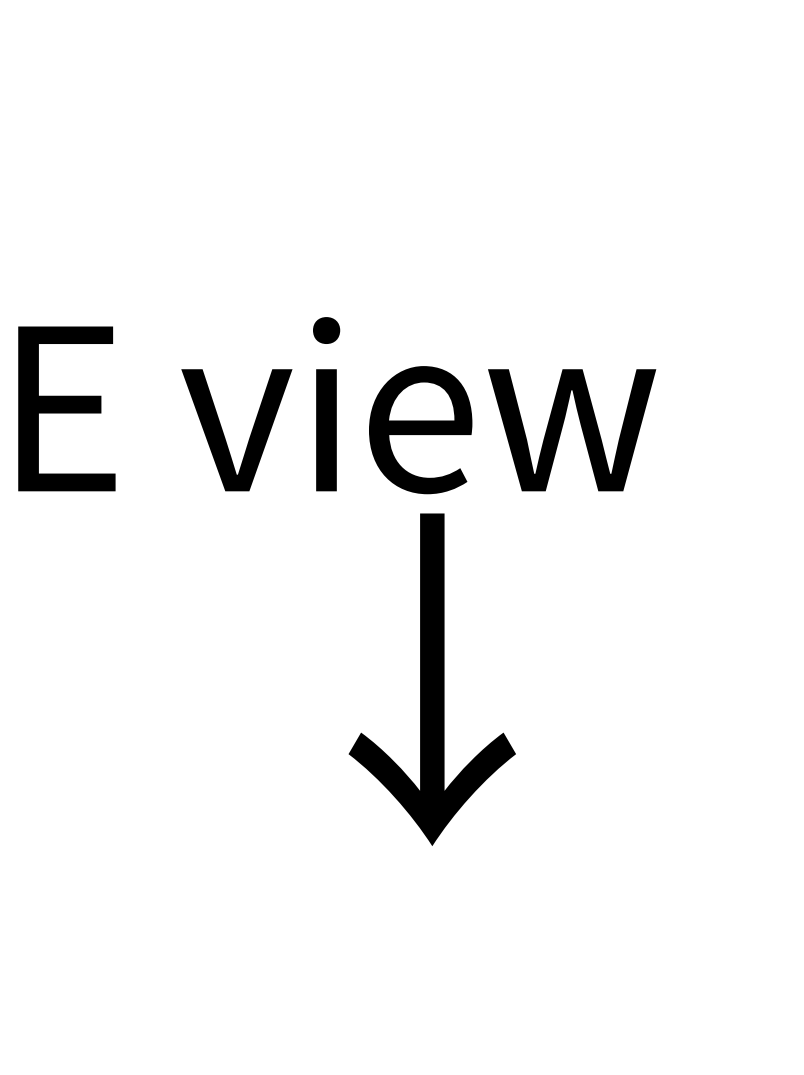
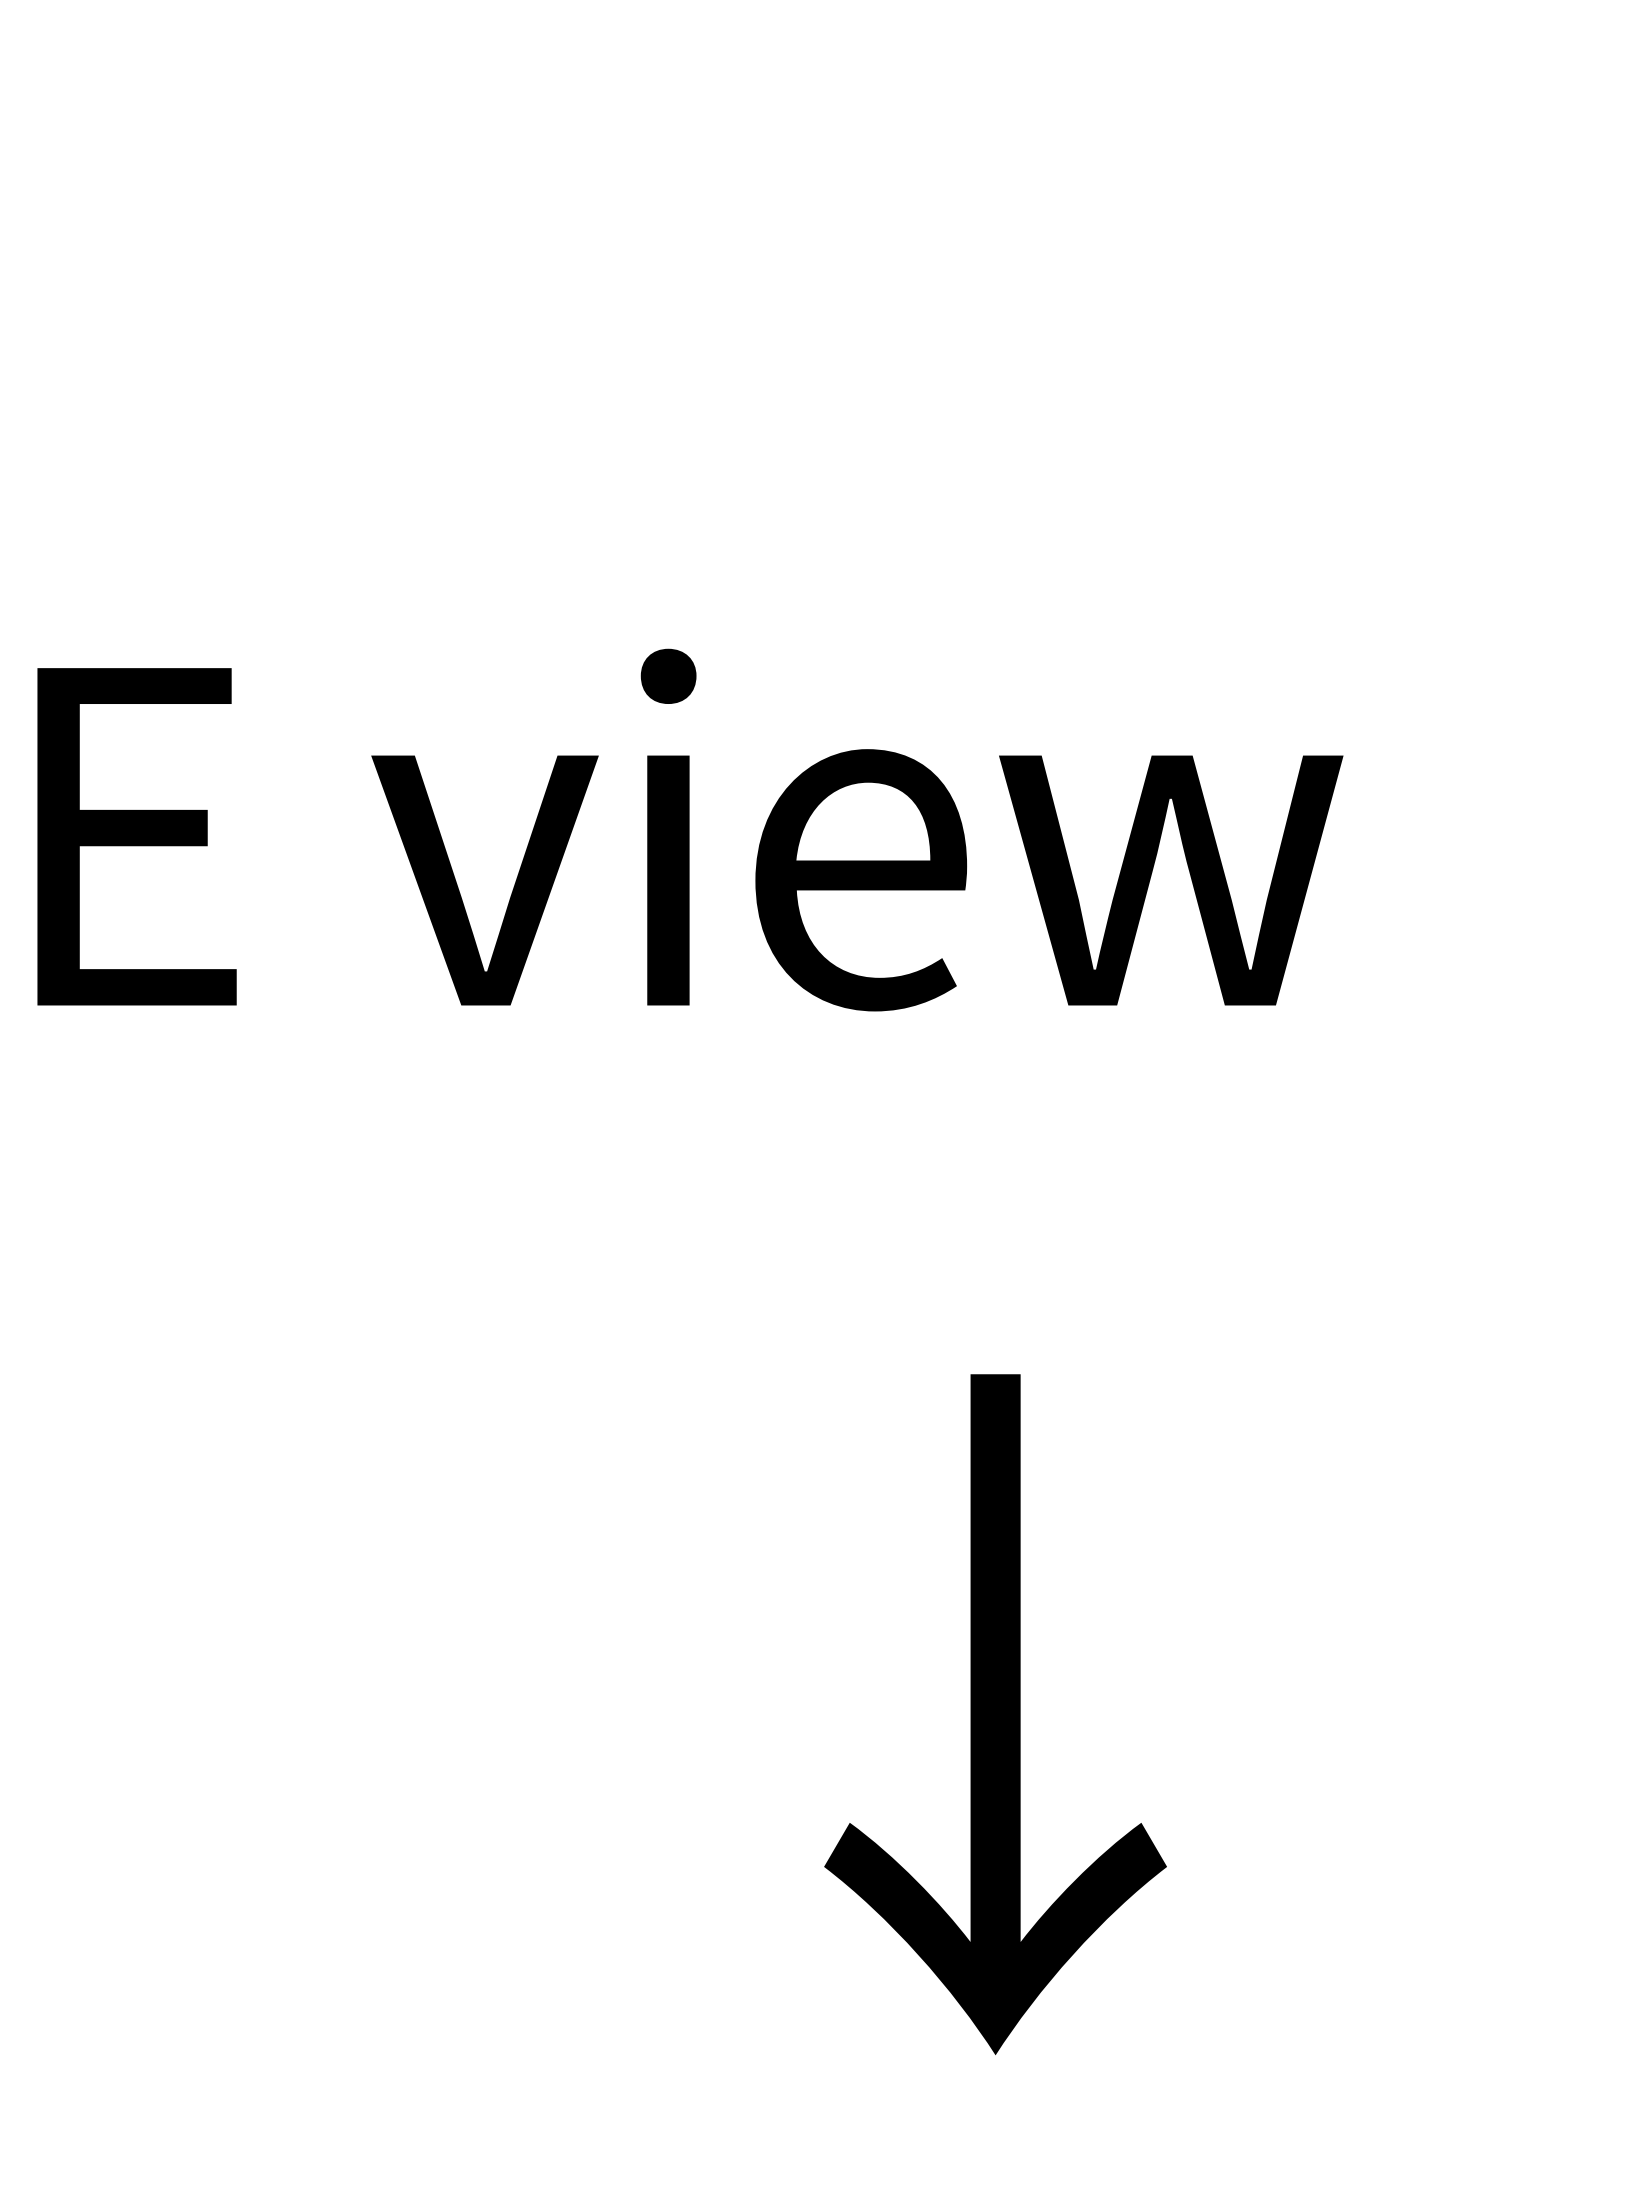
text: (431, 679) -> (993, 1714), moved

